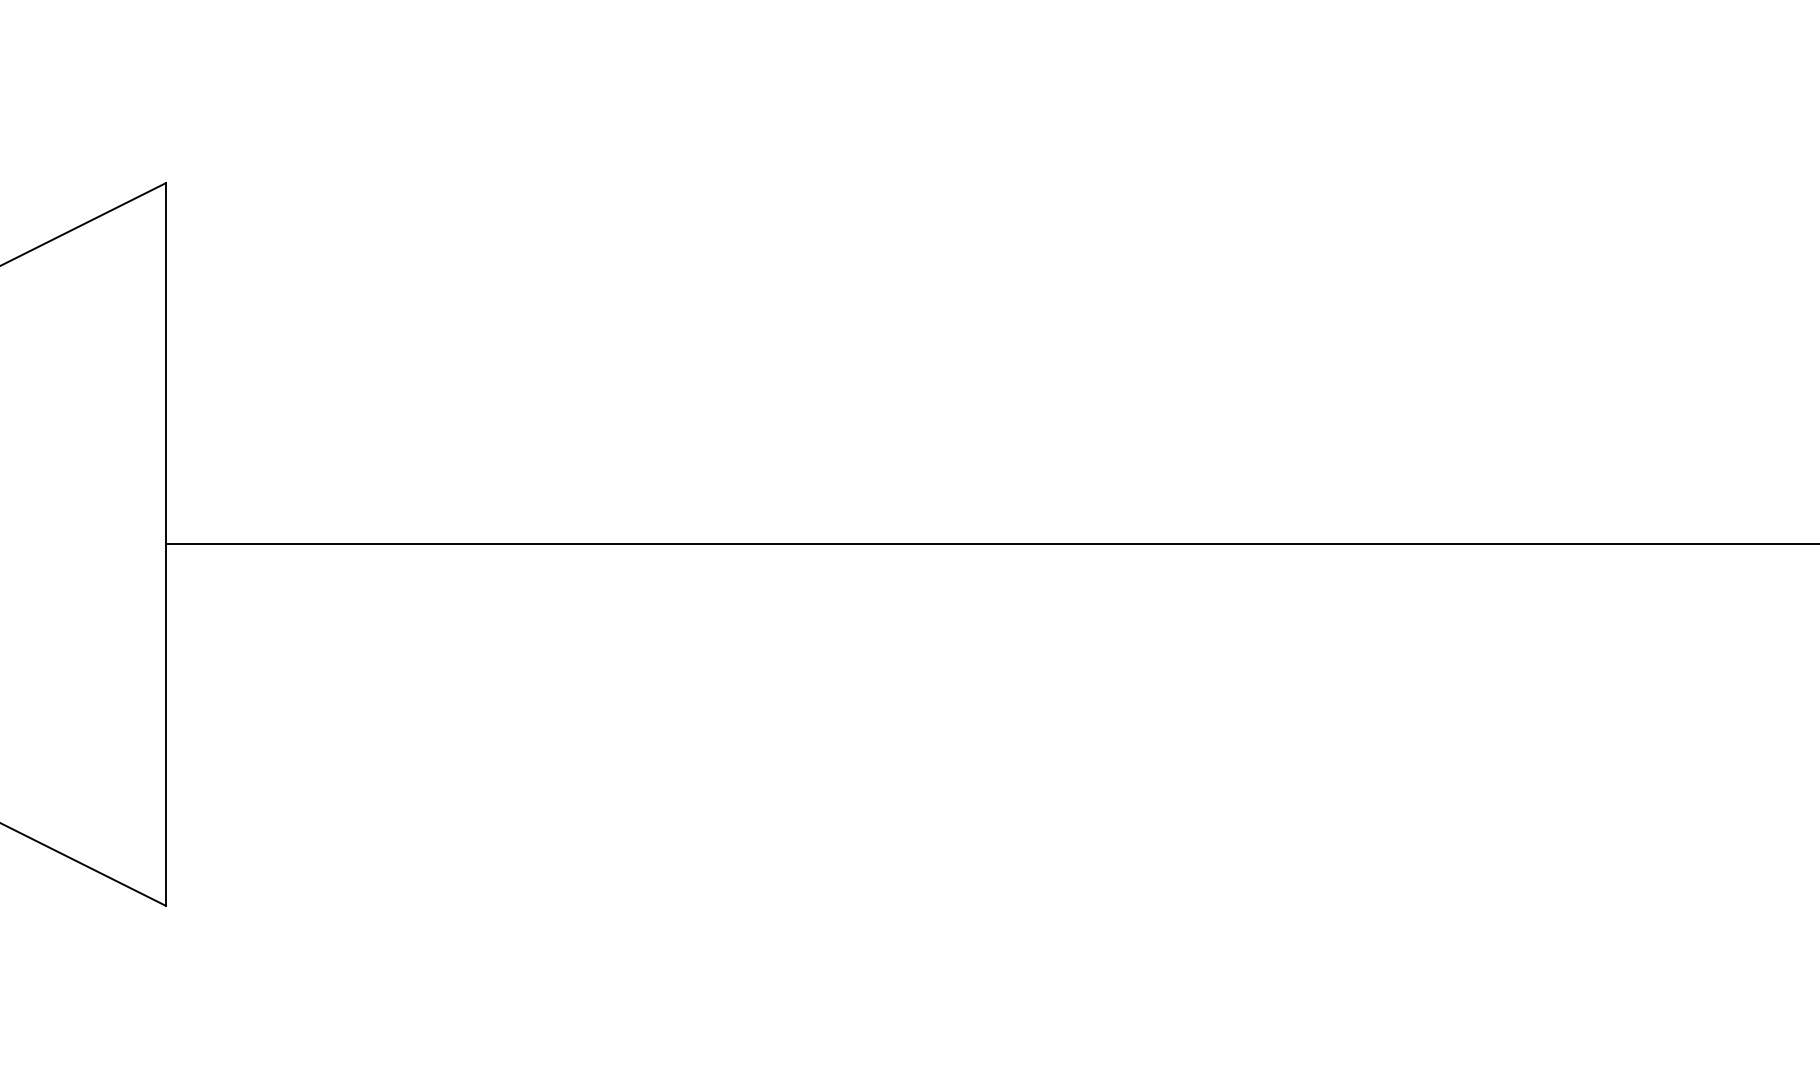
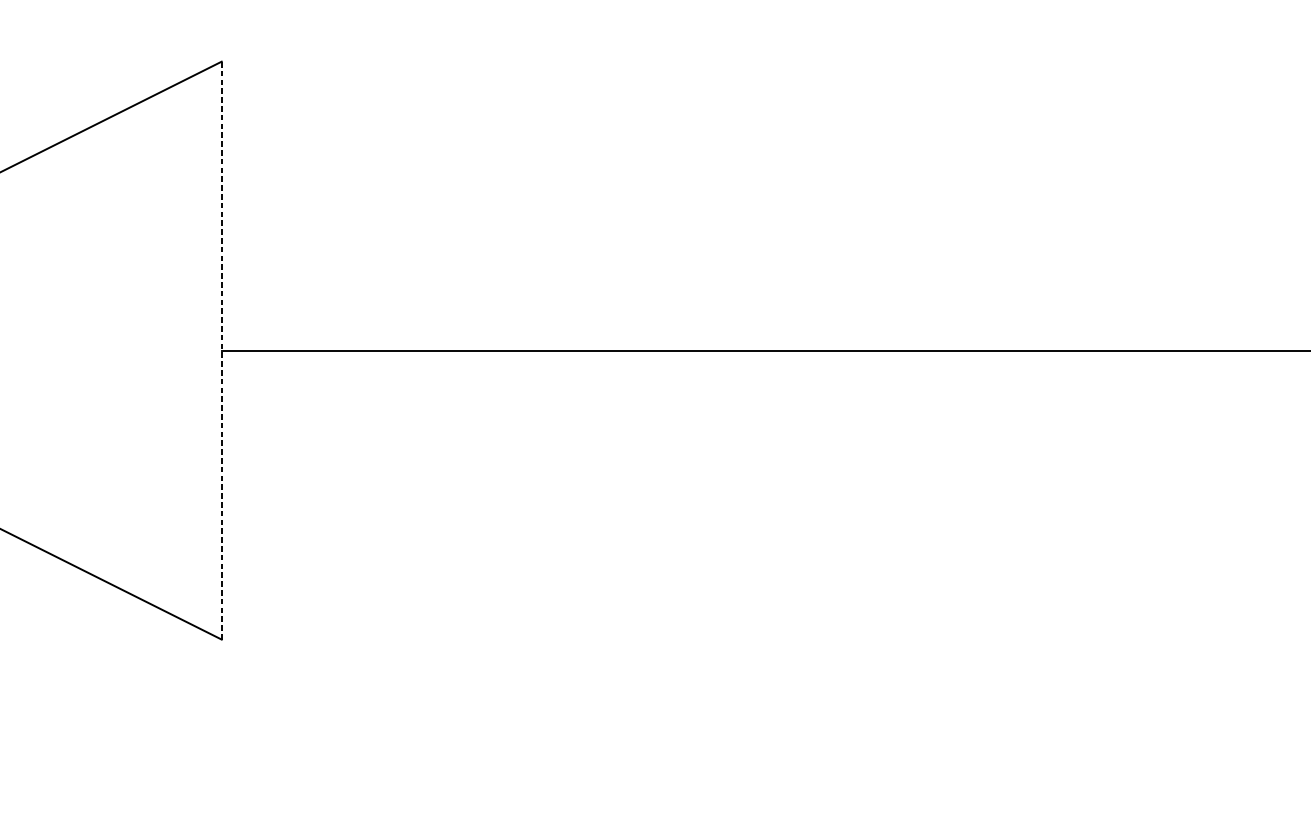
line: (165, 544) -> (221, 350), solid -> dashed

